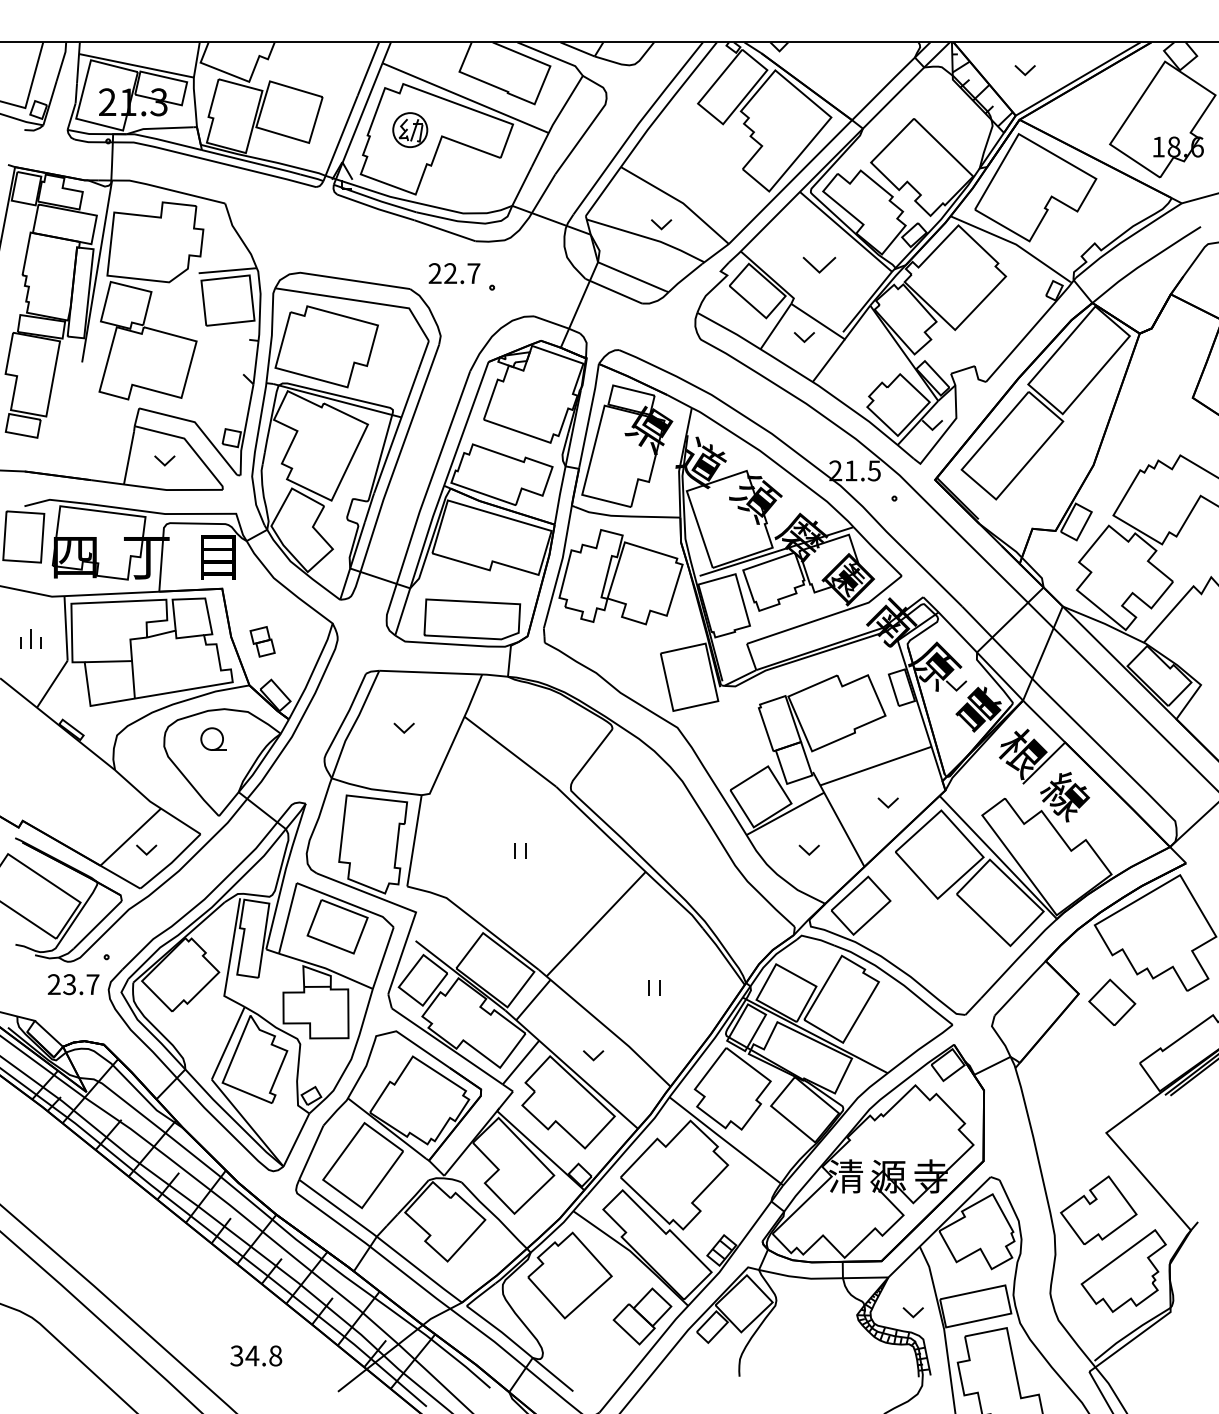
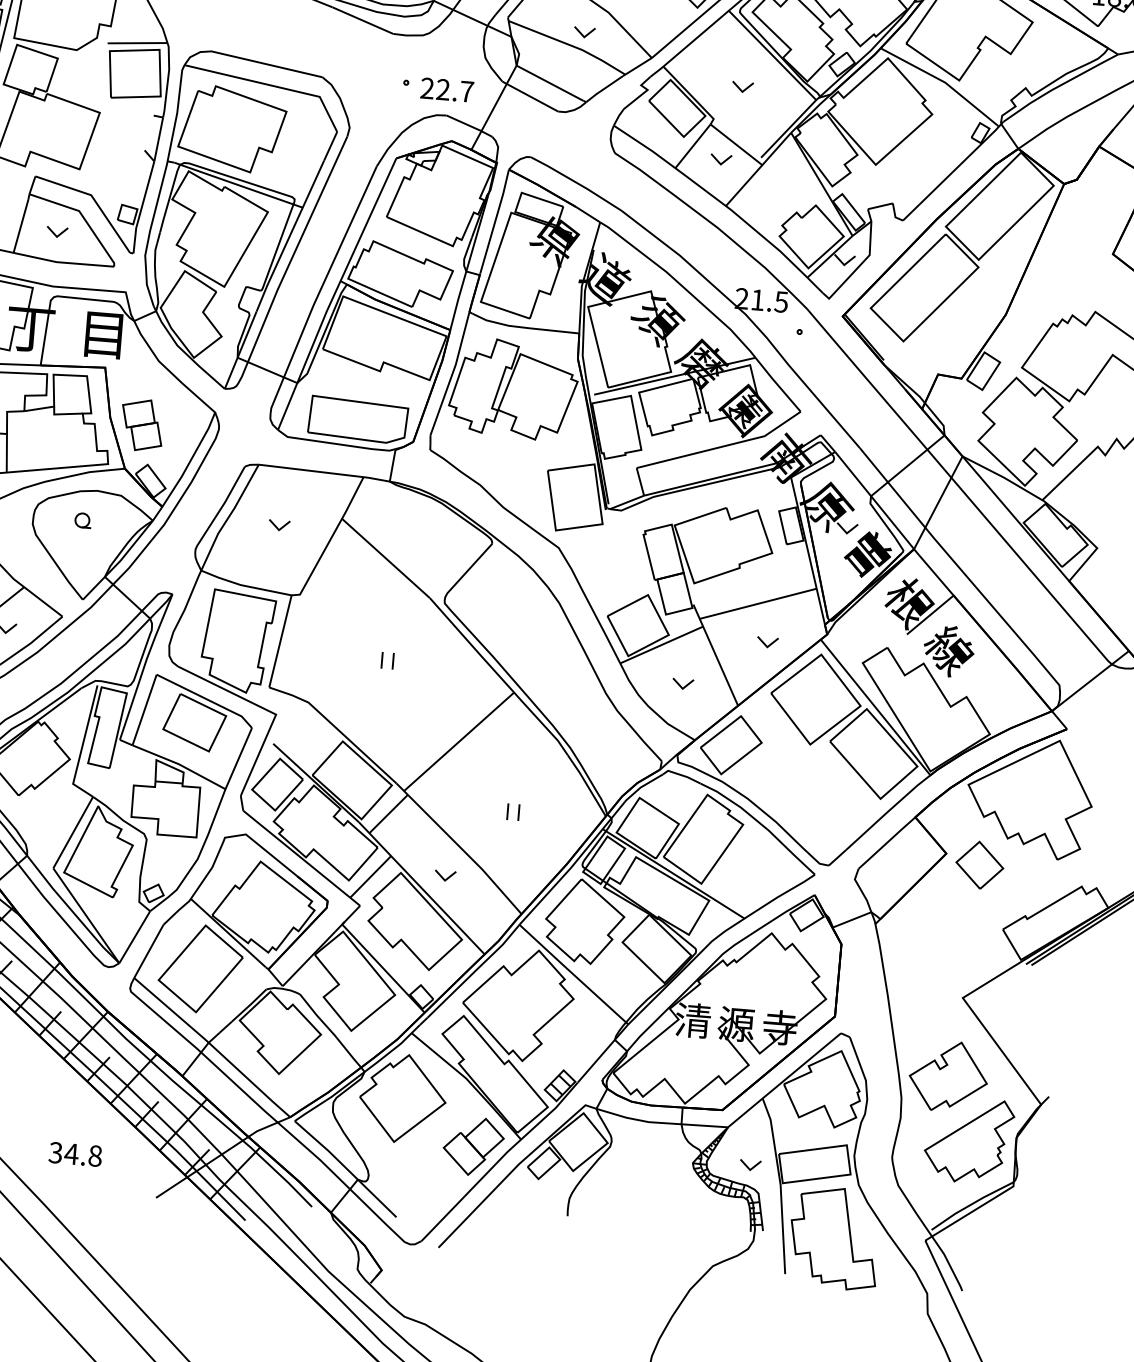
part: (819, 264) -> (742, 86), size x0.62
text: (454, 273) -> (447, 90), moved
part: (262, 641) -> (141, 424), size x1.67
part: (212, 738) -> (82, 519), size x0.62

